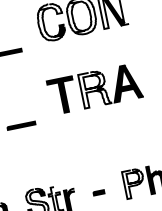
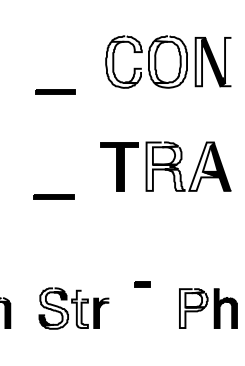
fill: (58, 30) -> (132, 75), removed
fill: (121, 83) -> (204, 166), removed
part: (99, 192) -> (142, 284), moved

